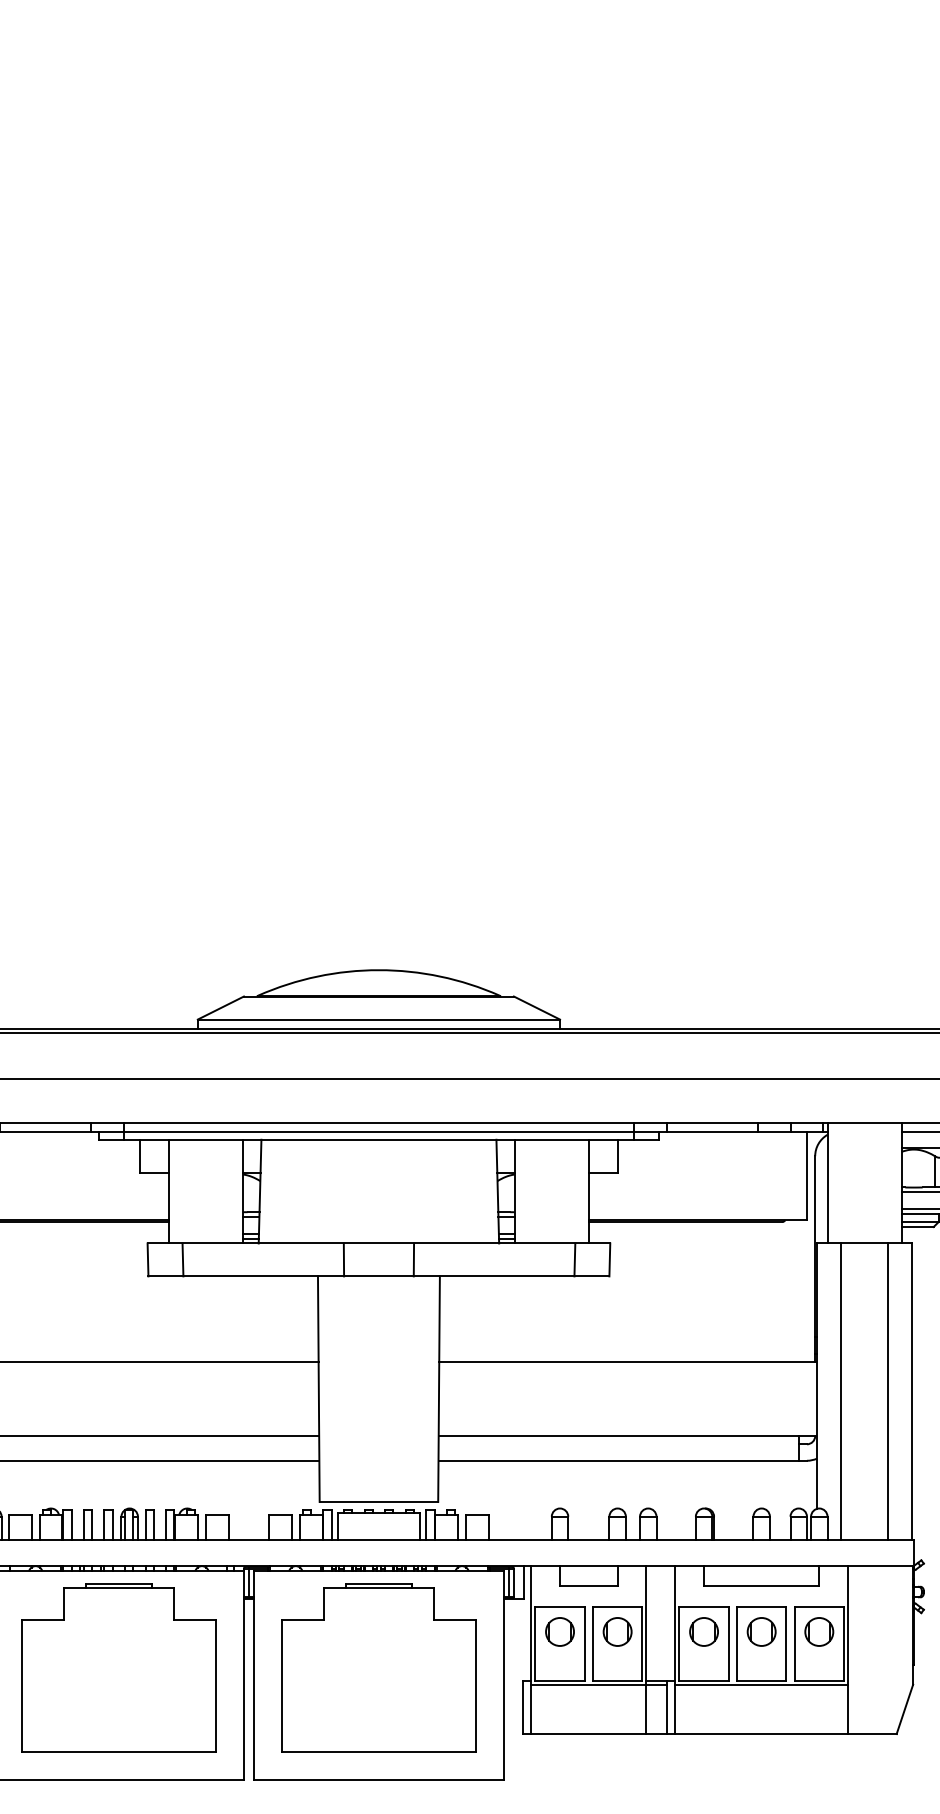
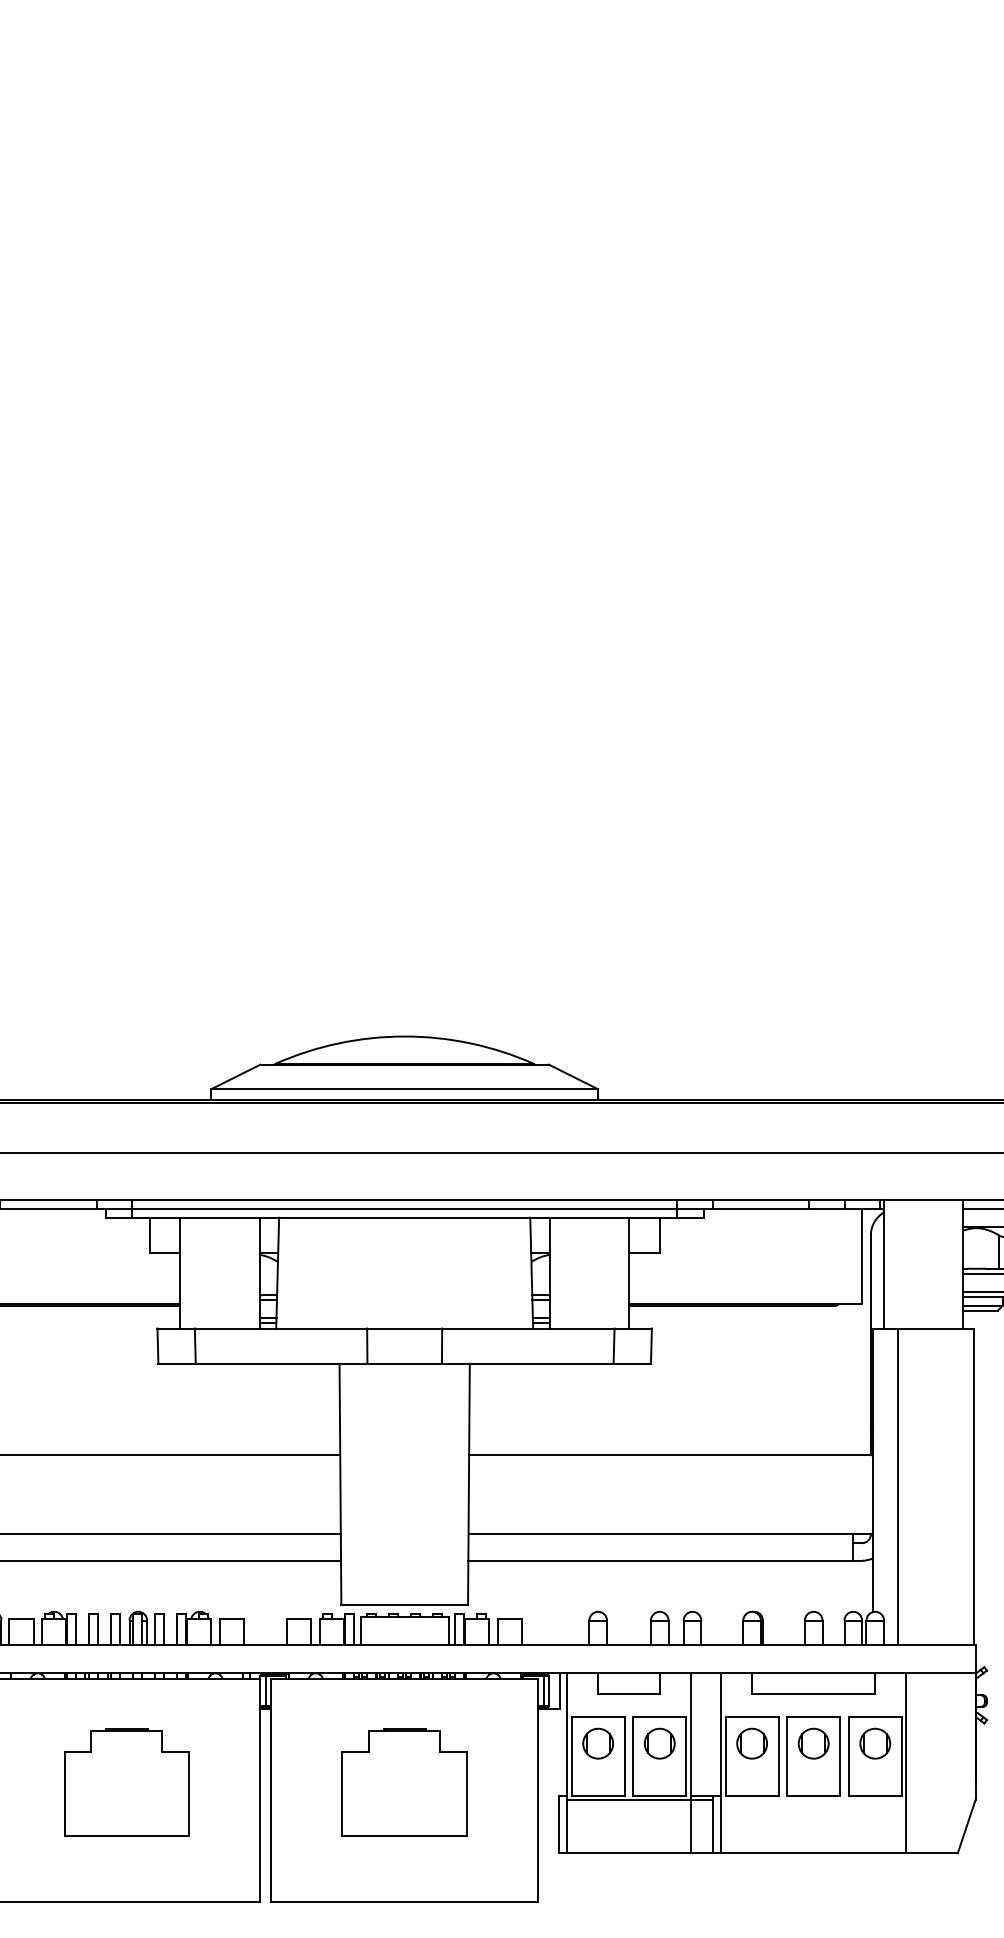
line: (888, 1391) -> (949, 1486), removed
part: (118, 1668) -> (126, 1782), size x0.6
part: (378, 1668) -> (404, 1782), size x0.6
line: (761, 1685) -> (813, 1800), removed

